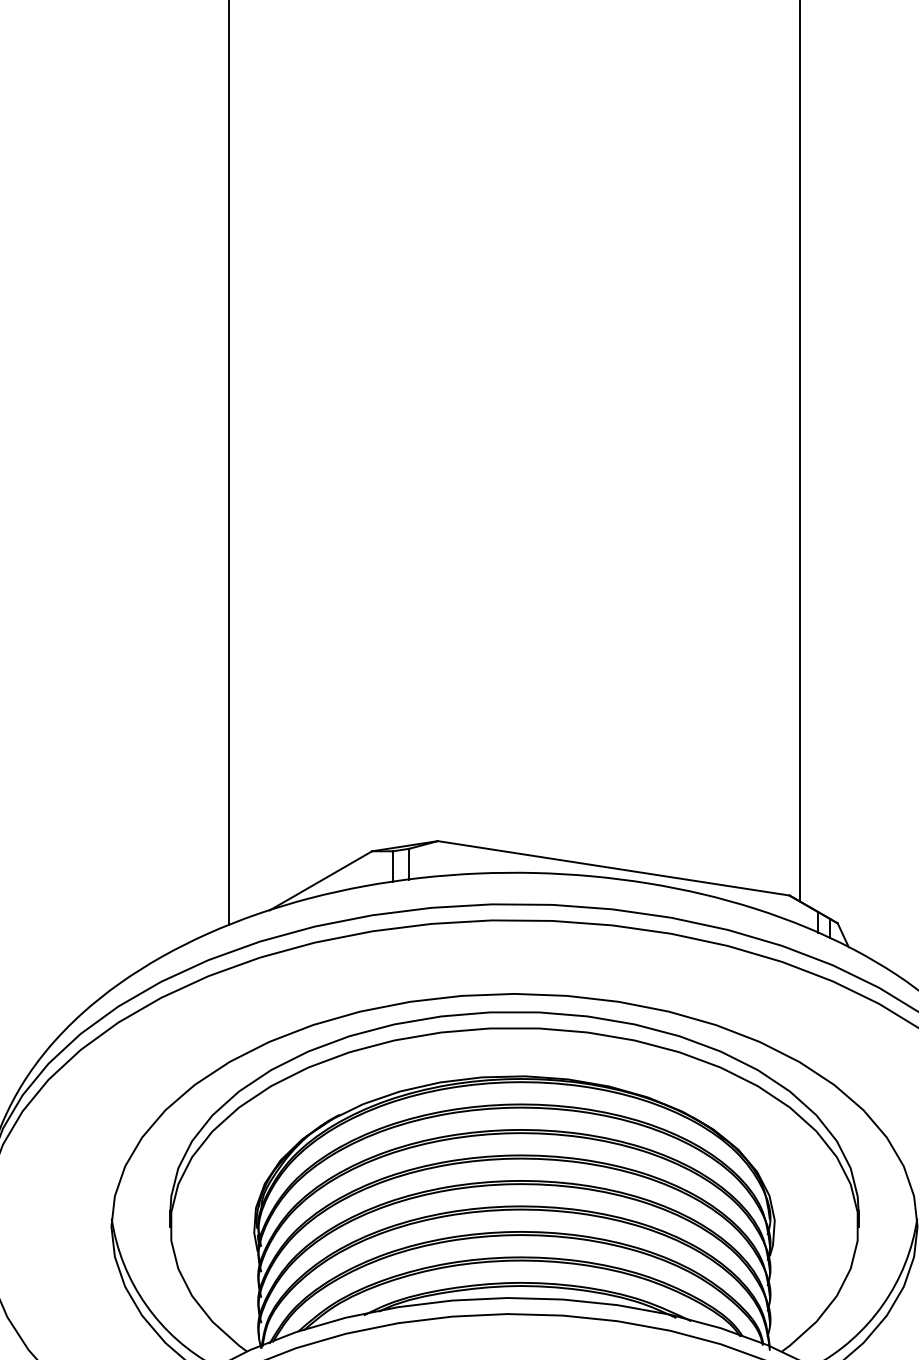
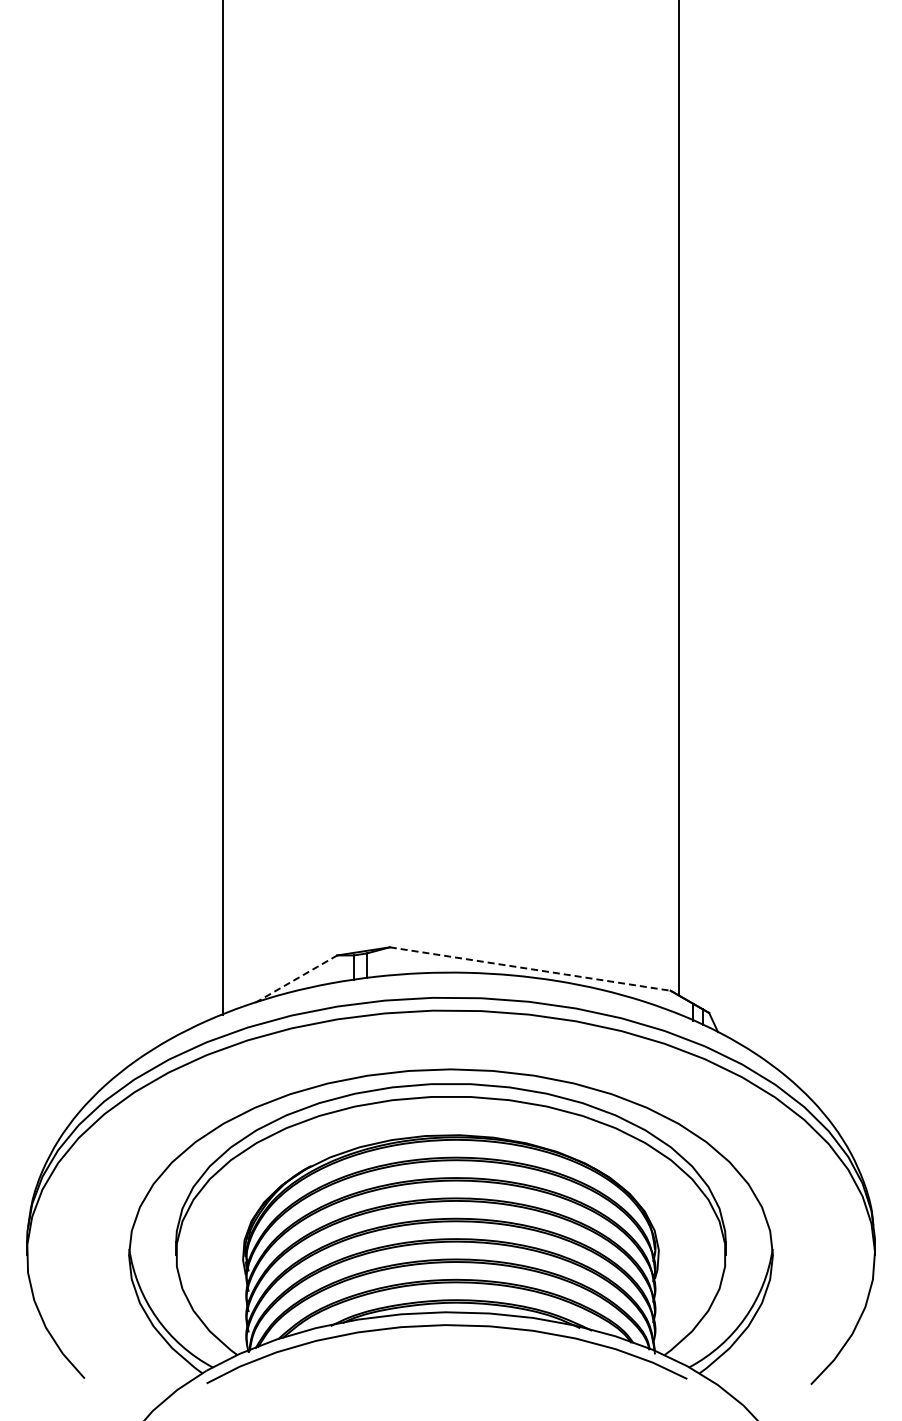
line: (614, 868) -> (530, 969), solid -> dashed
line: (321, 880) -> (296, 978), solid -> dashed

